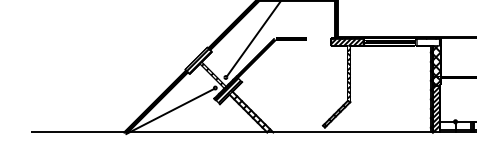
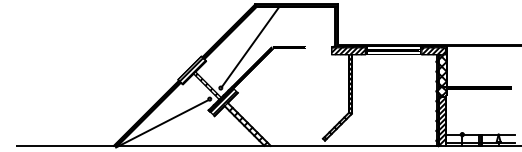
hatch: (428, 41) -> (433, 50), added

